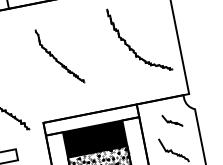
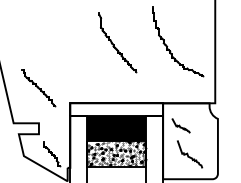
part: (59, 56) -> (117, 42), moved
curve: (171, 120) -> (180, 125), moved

